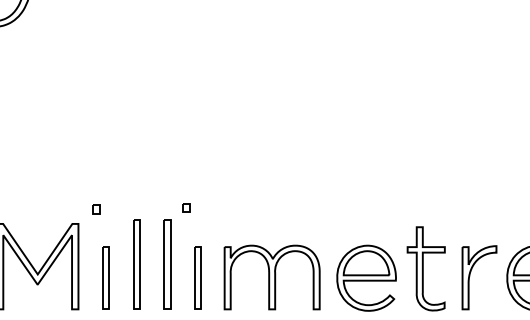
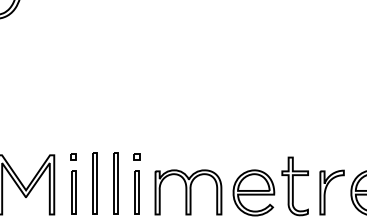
part: (185, 206) -> (136, 156), moved
part: (96, 208) -> (73, 156), moved

